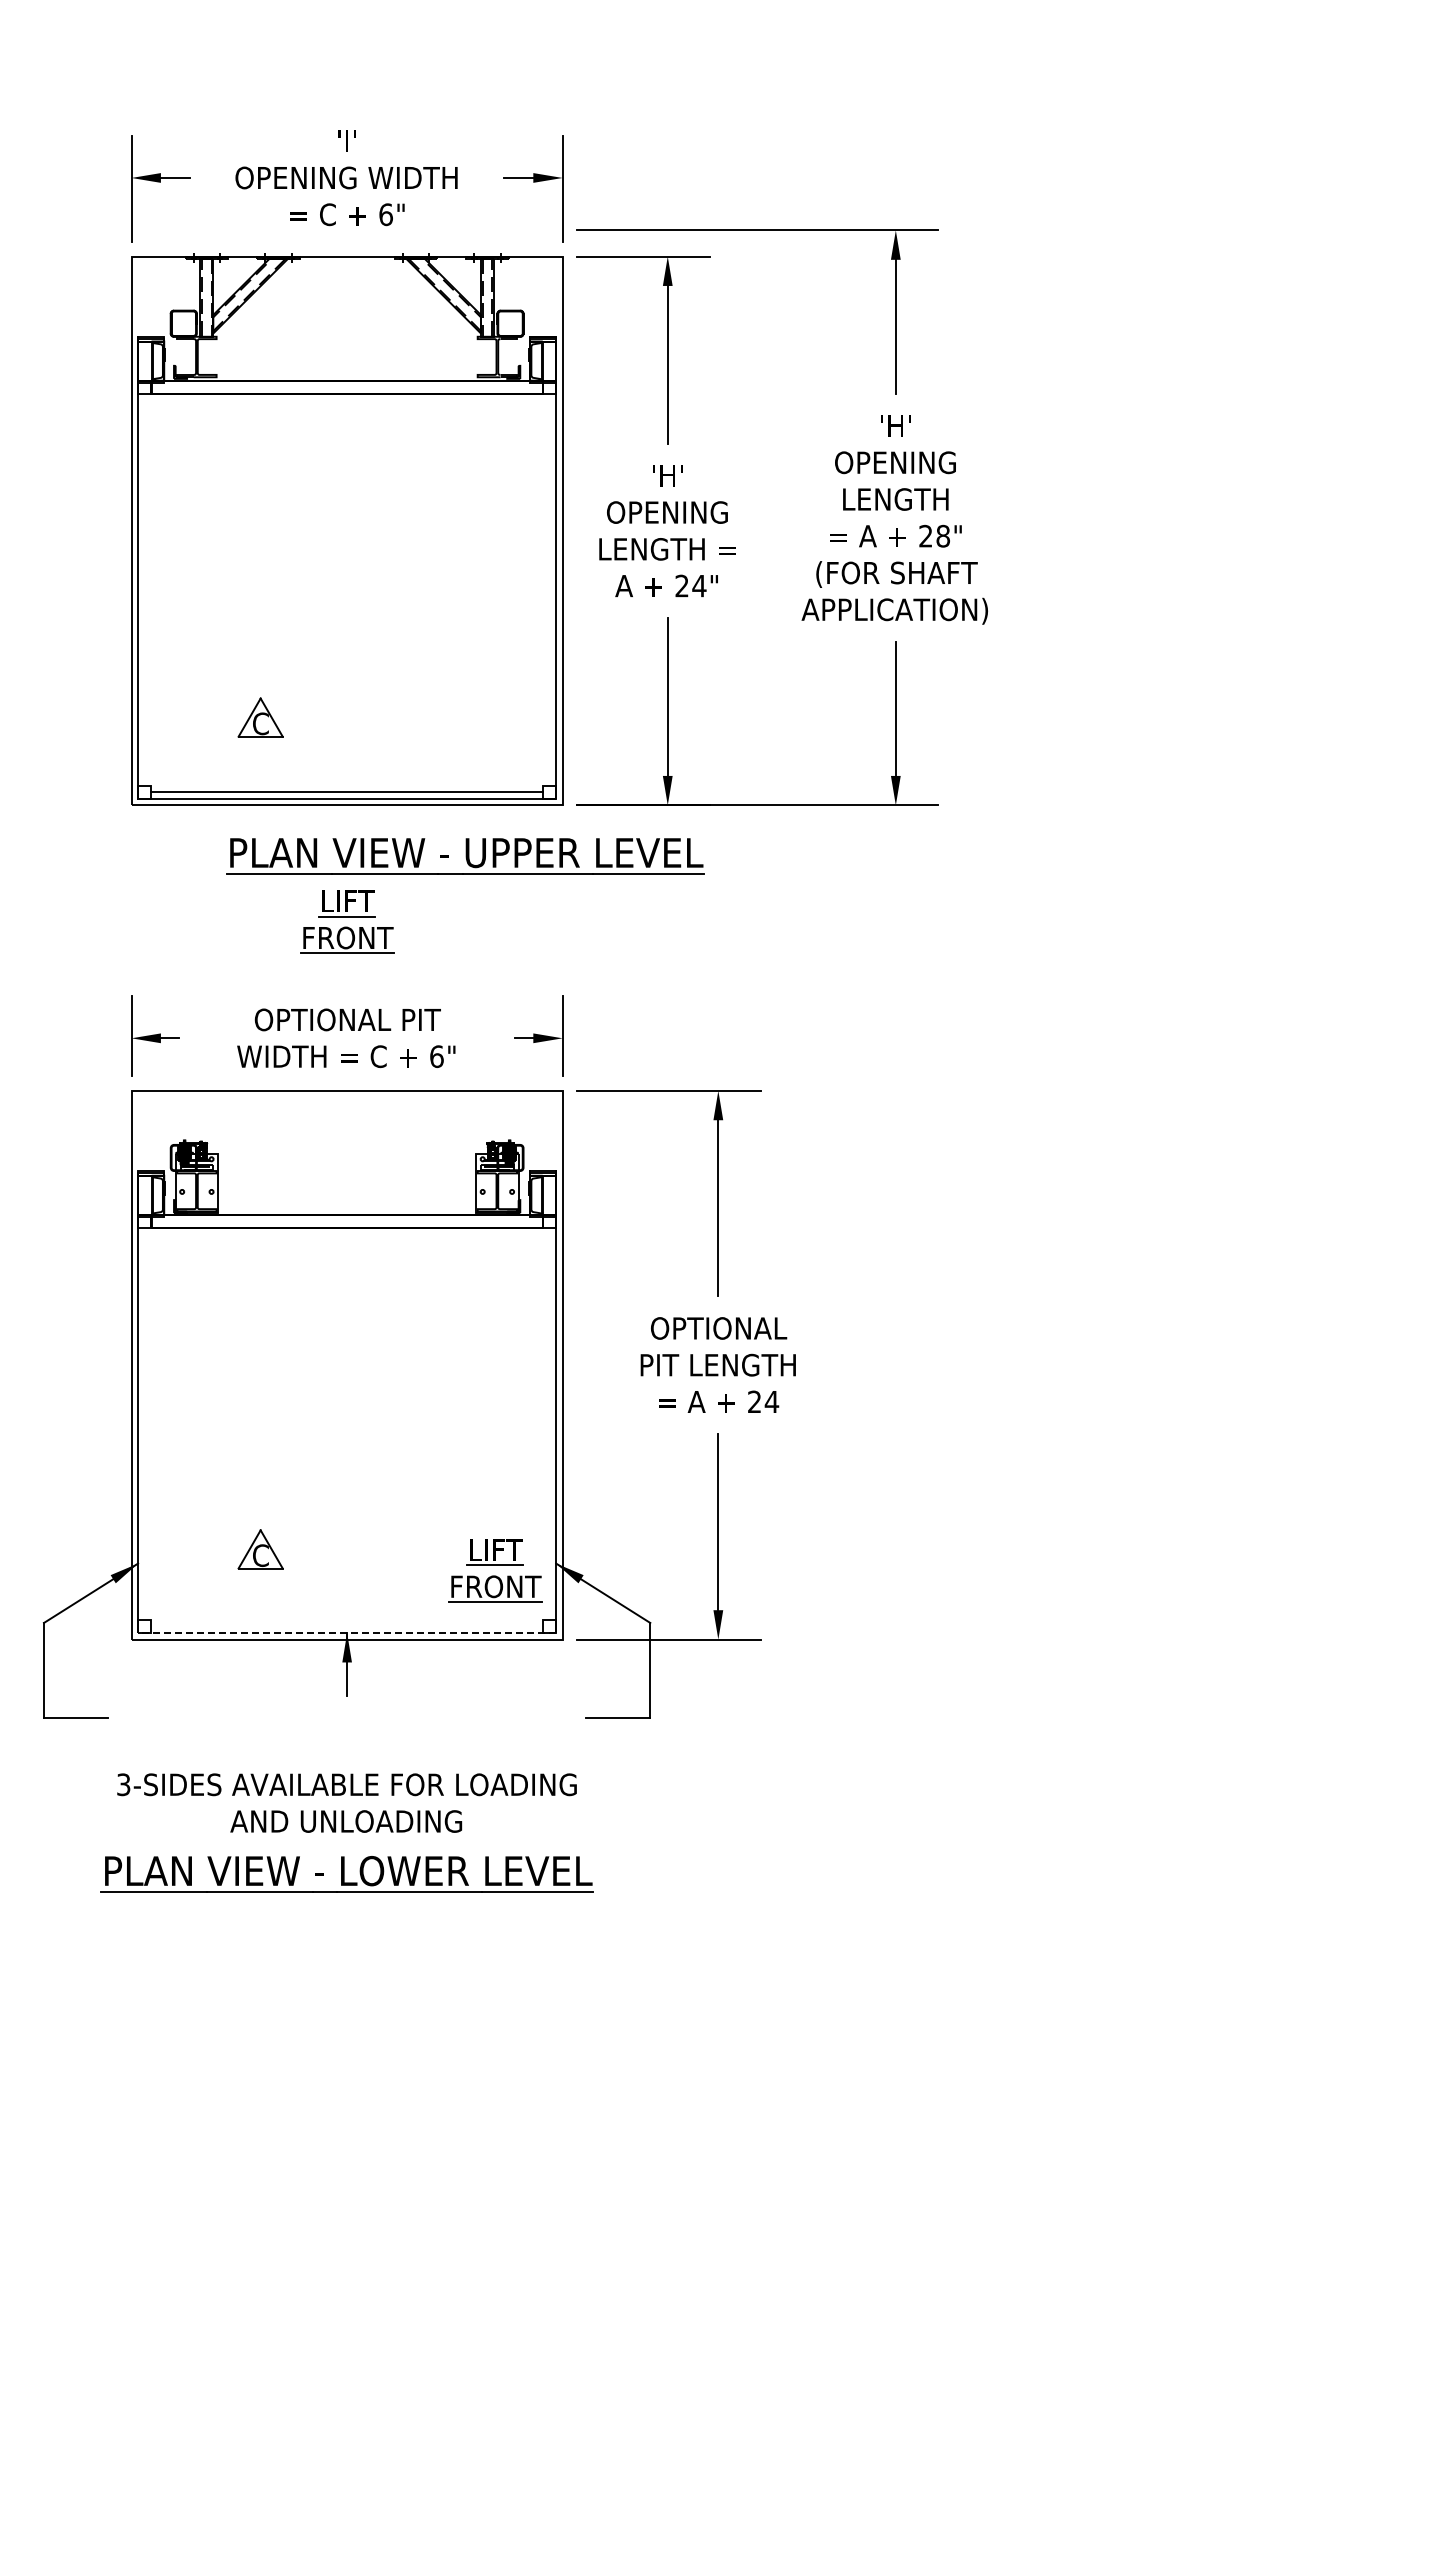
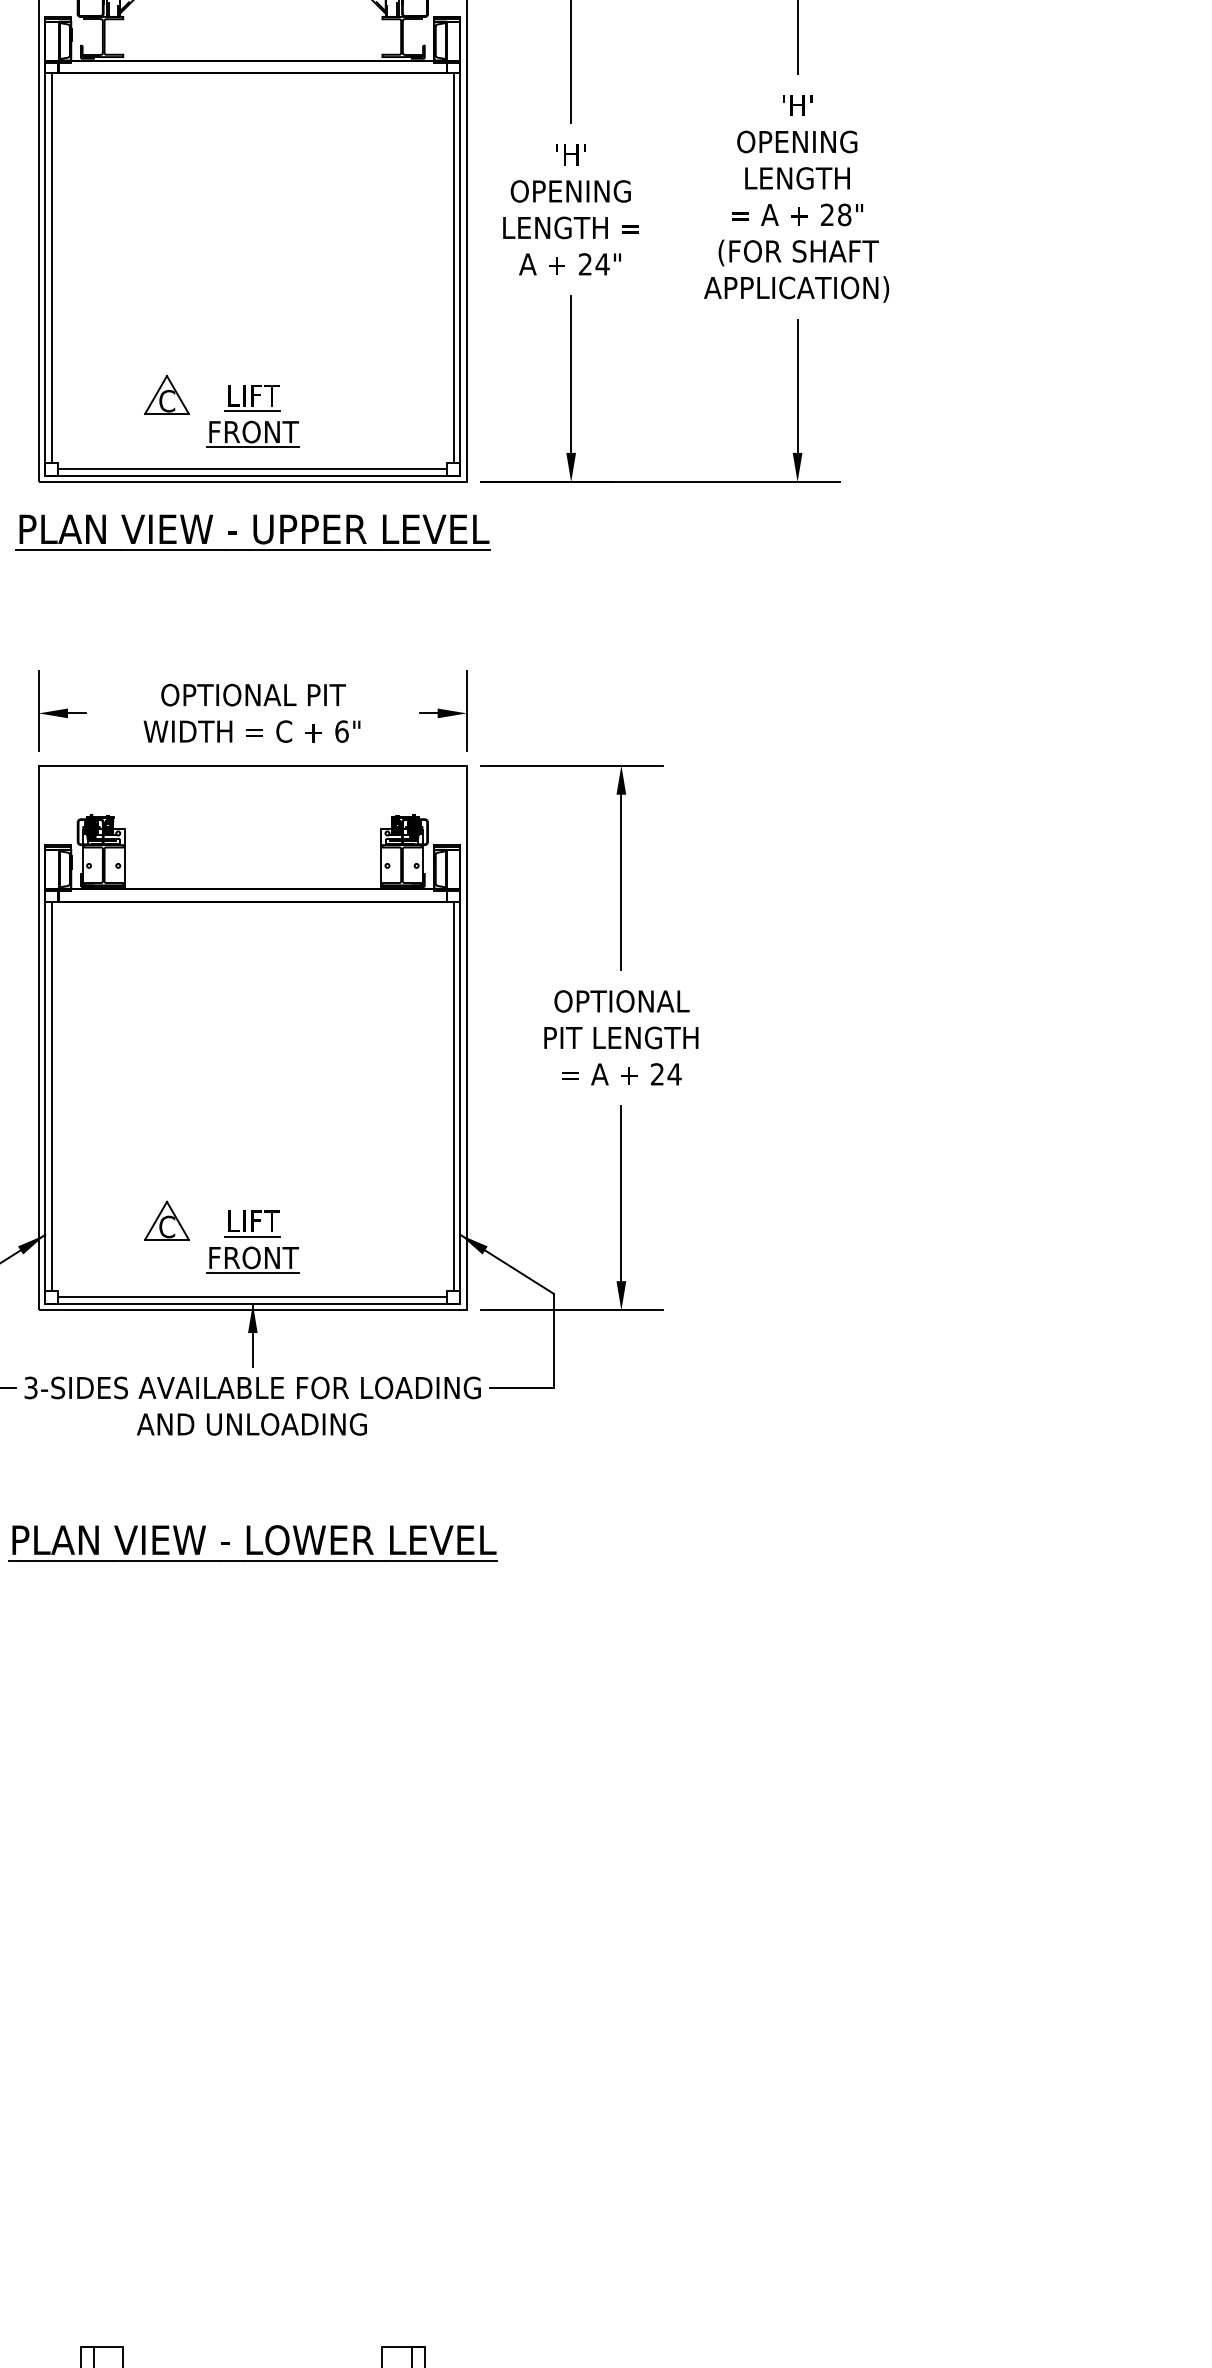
line: (144, 589) -> (51, 267), added
line: (549, 589) -> (453, 267), added
part: (465, 856) -> (253, 532), moved
part: (347, 921) -> (253, 415), moved
line: (144, 1424) -> (51, 1096), added
line: (549, 1424) -> (453, 1096), added
part: (495, 1570) -> (253, 1241), moved
line: (347, 1626) -> (253, 1297), added
line: (346, 1633) -> (252, 1304), dashed -> solid
text: (346, 1802) -> (252, 1405), moved

